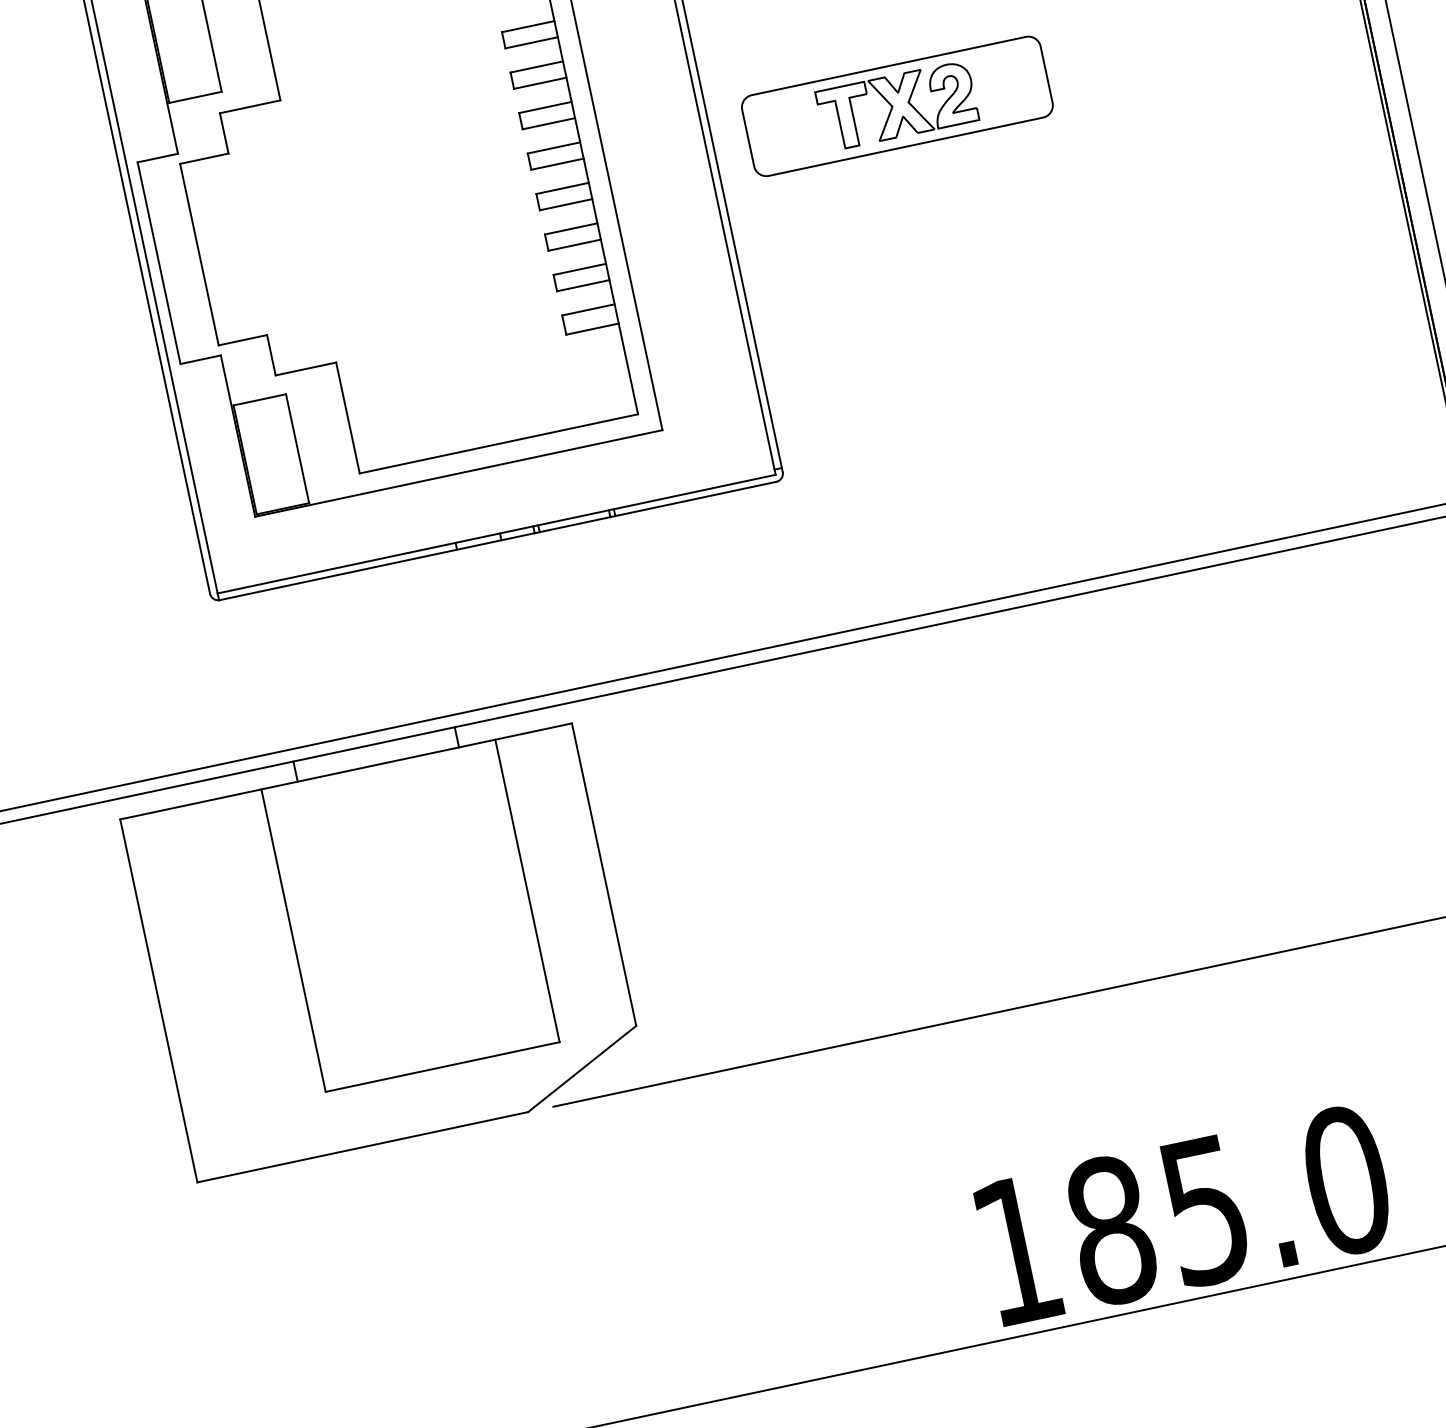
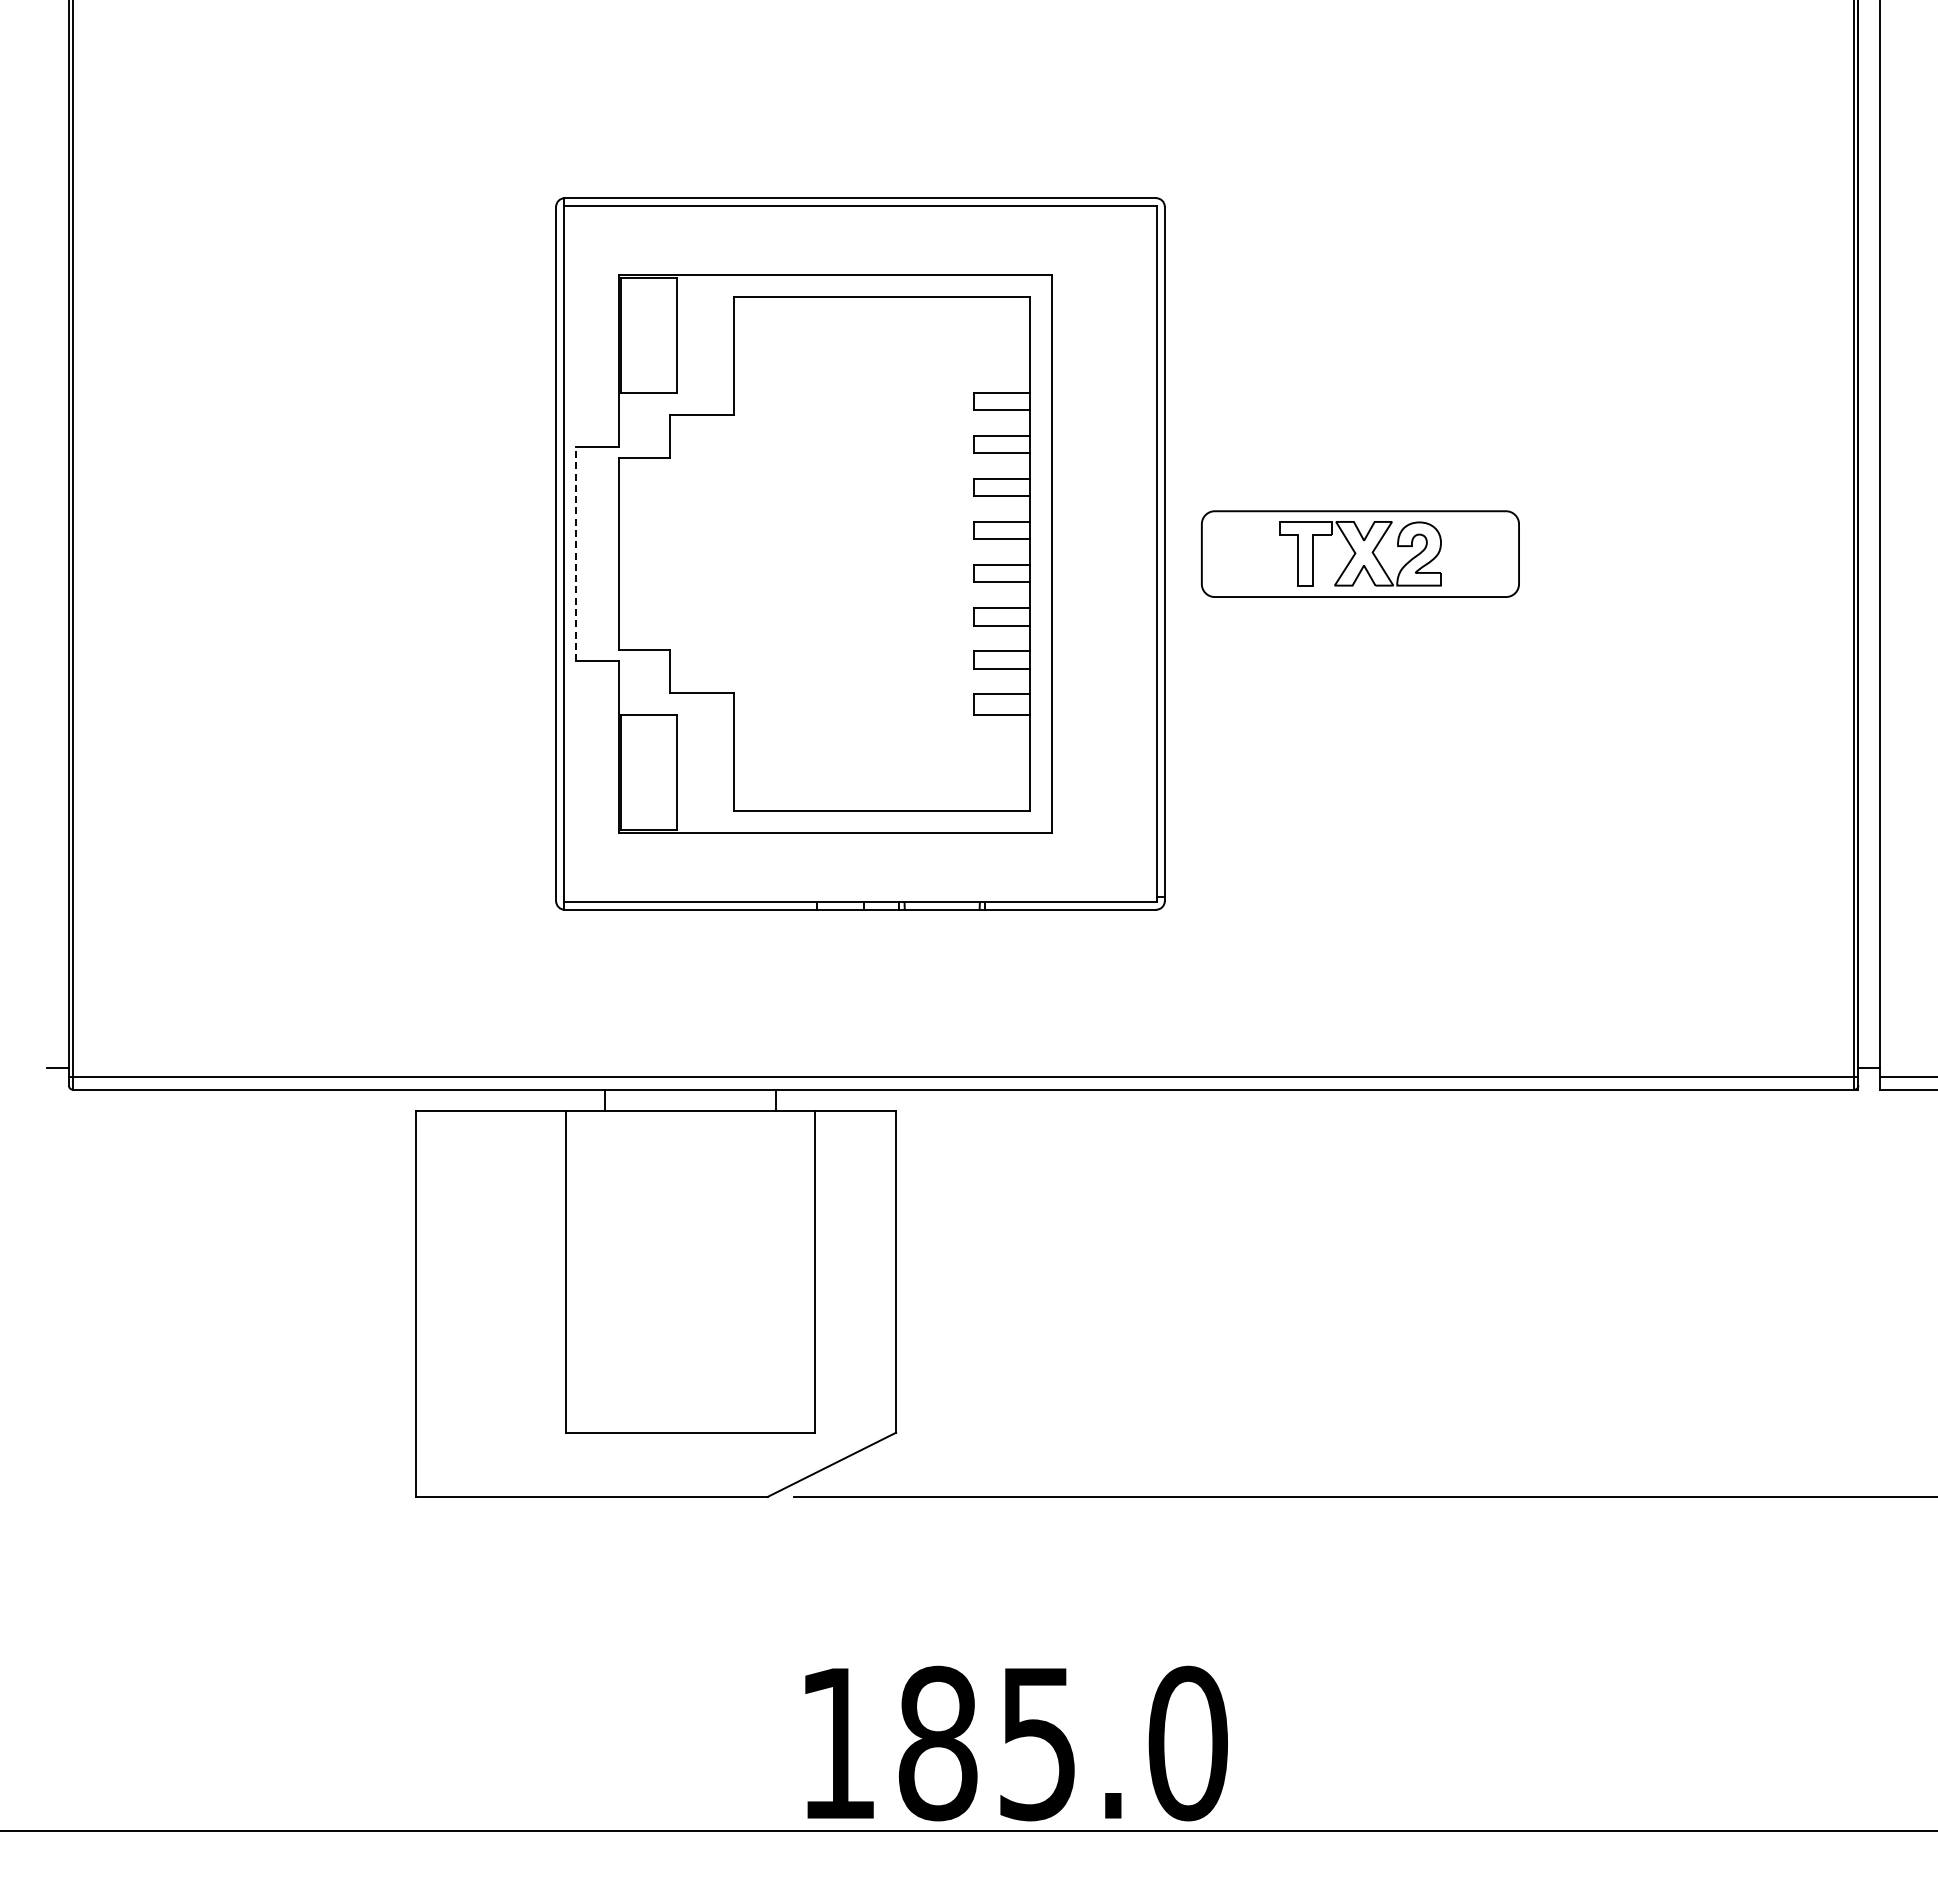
line: (158, 262) -> (575, 553), solid -> dashed
text: (1185, 1214) -> (1016, 1743), moved

